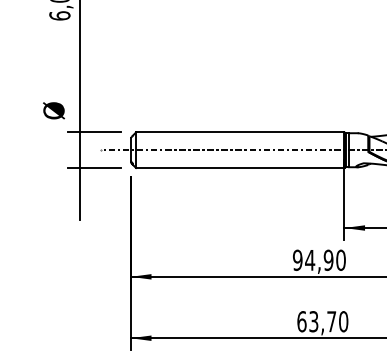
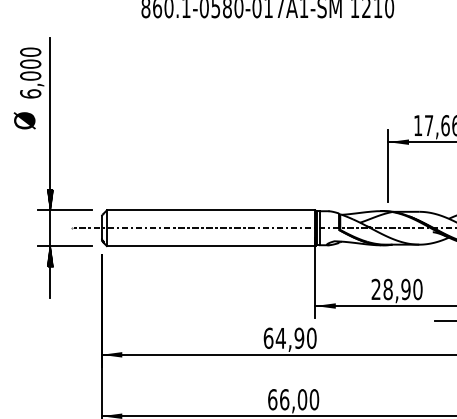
text: (53, 110) -> (24, 120), moved
hatch: (79, 121) -> (50, 199), added
hatch: (79, 178) -> (50, 256), added
text: (297, 260) -> (268, 338), 94,90 -> 64,90
text: (322, 321) -> (293, 399), 63,70 -> 66,00

